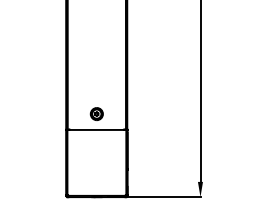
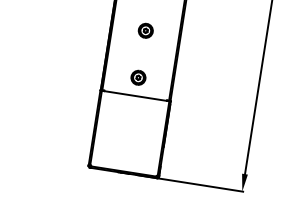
part: (96, 72) -> (145, 30), added

